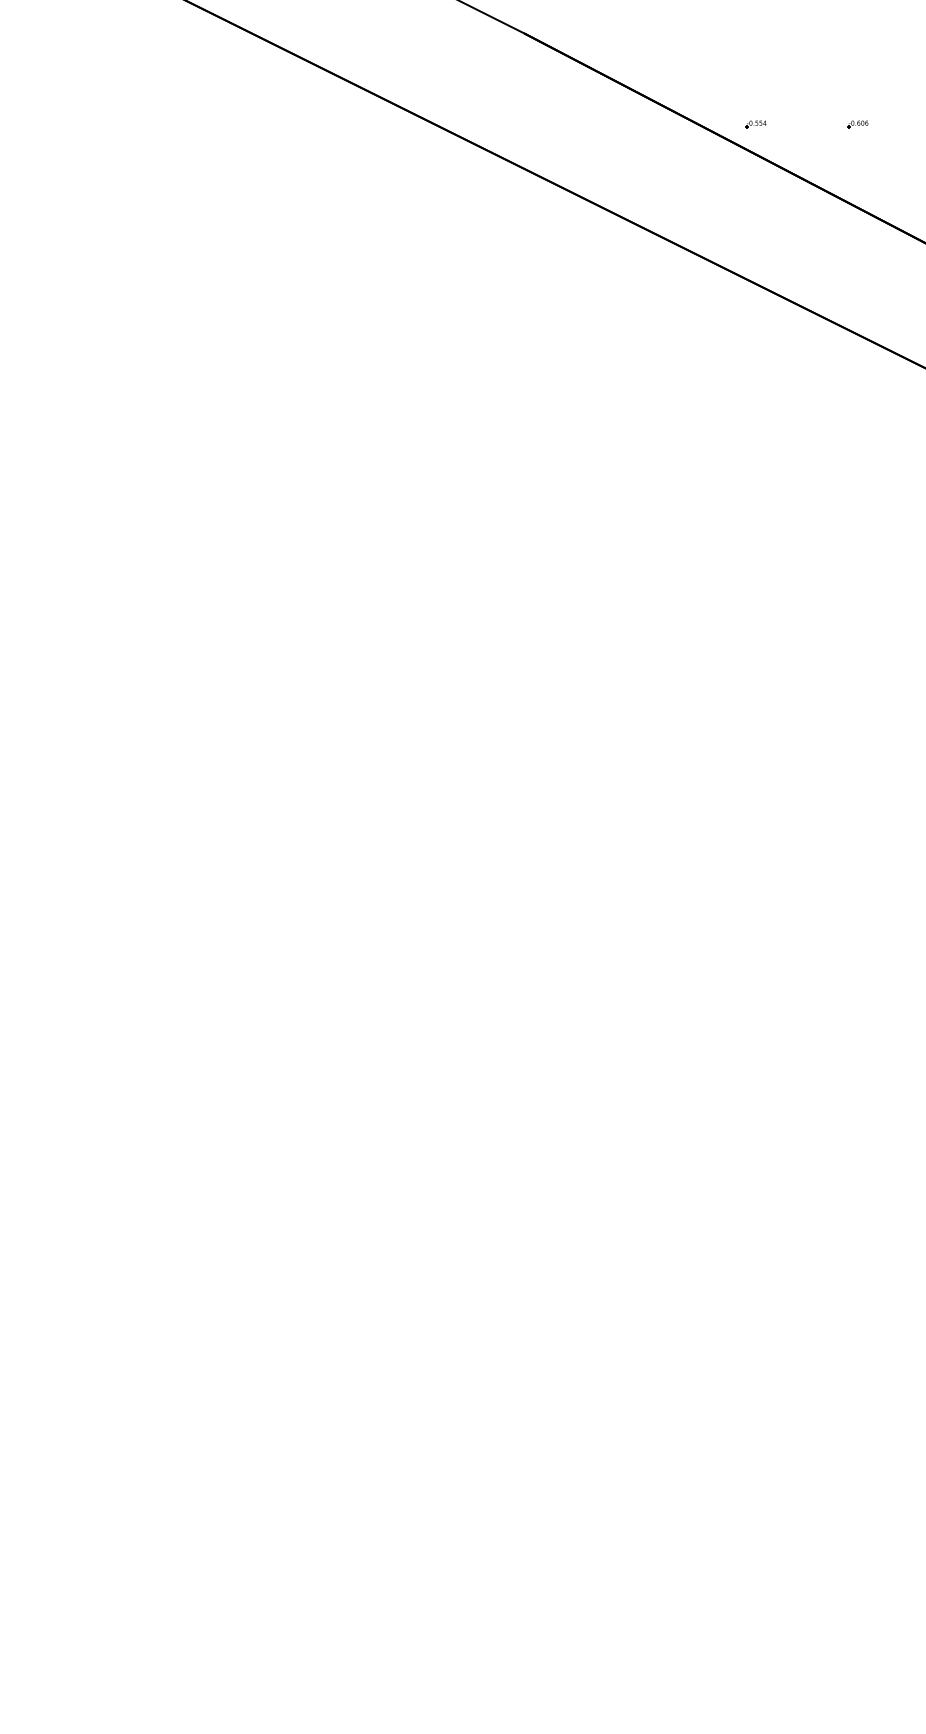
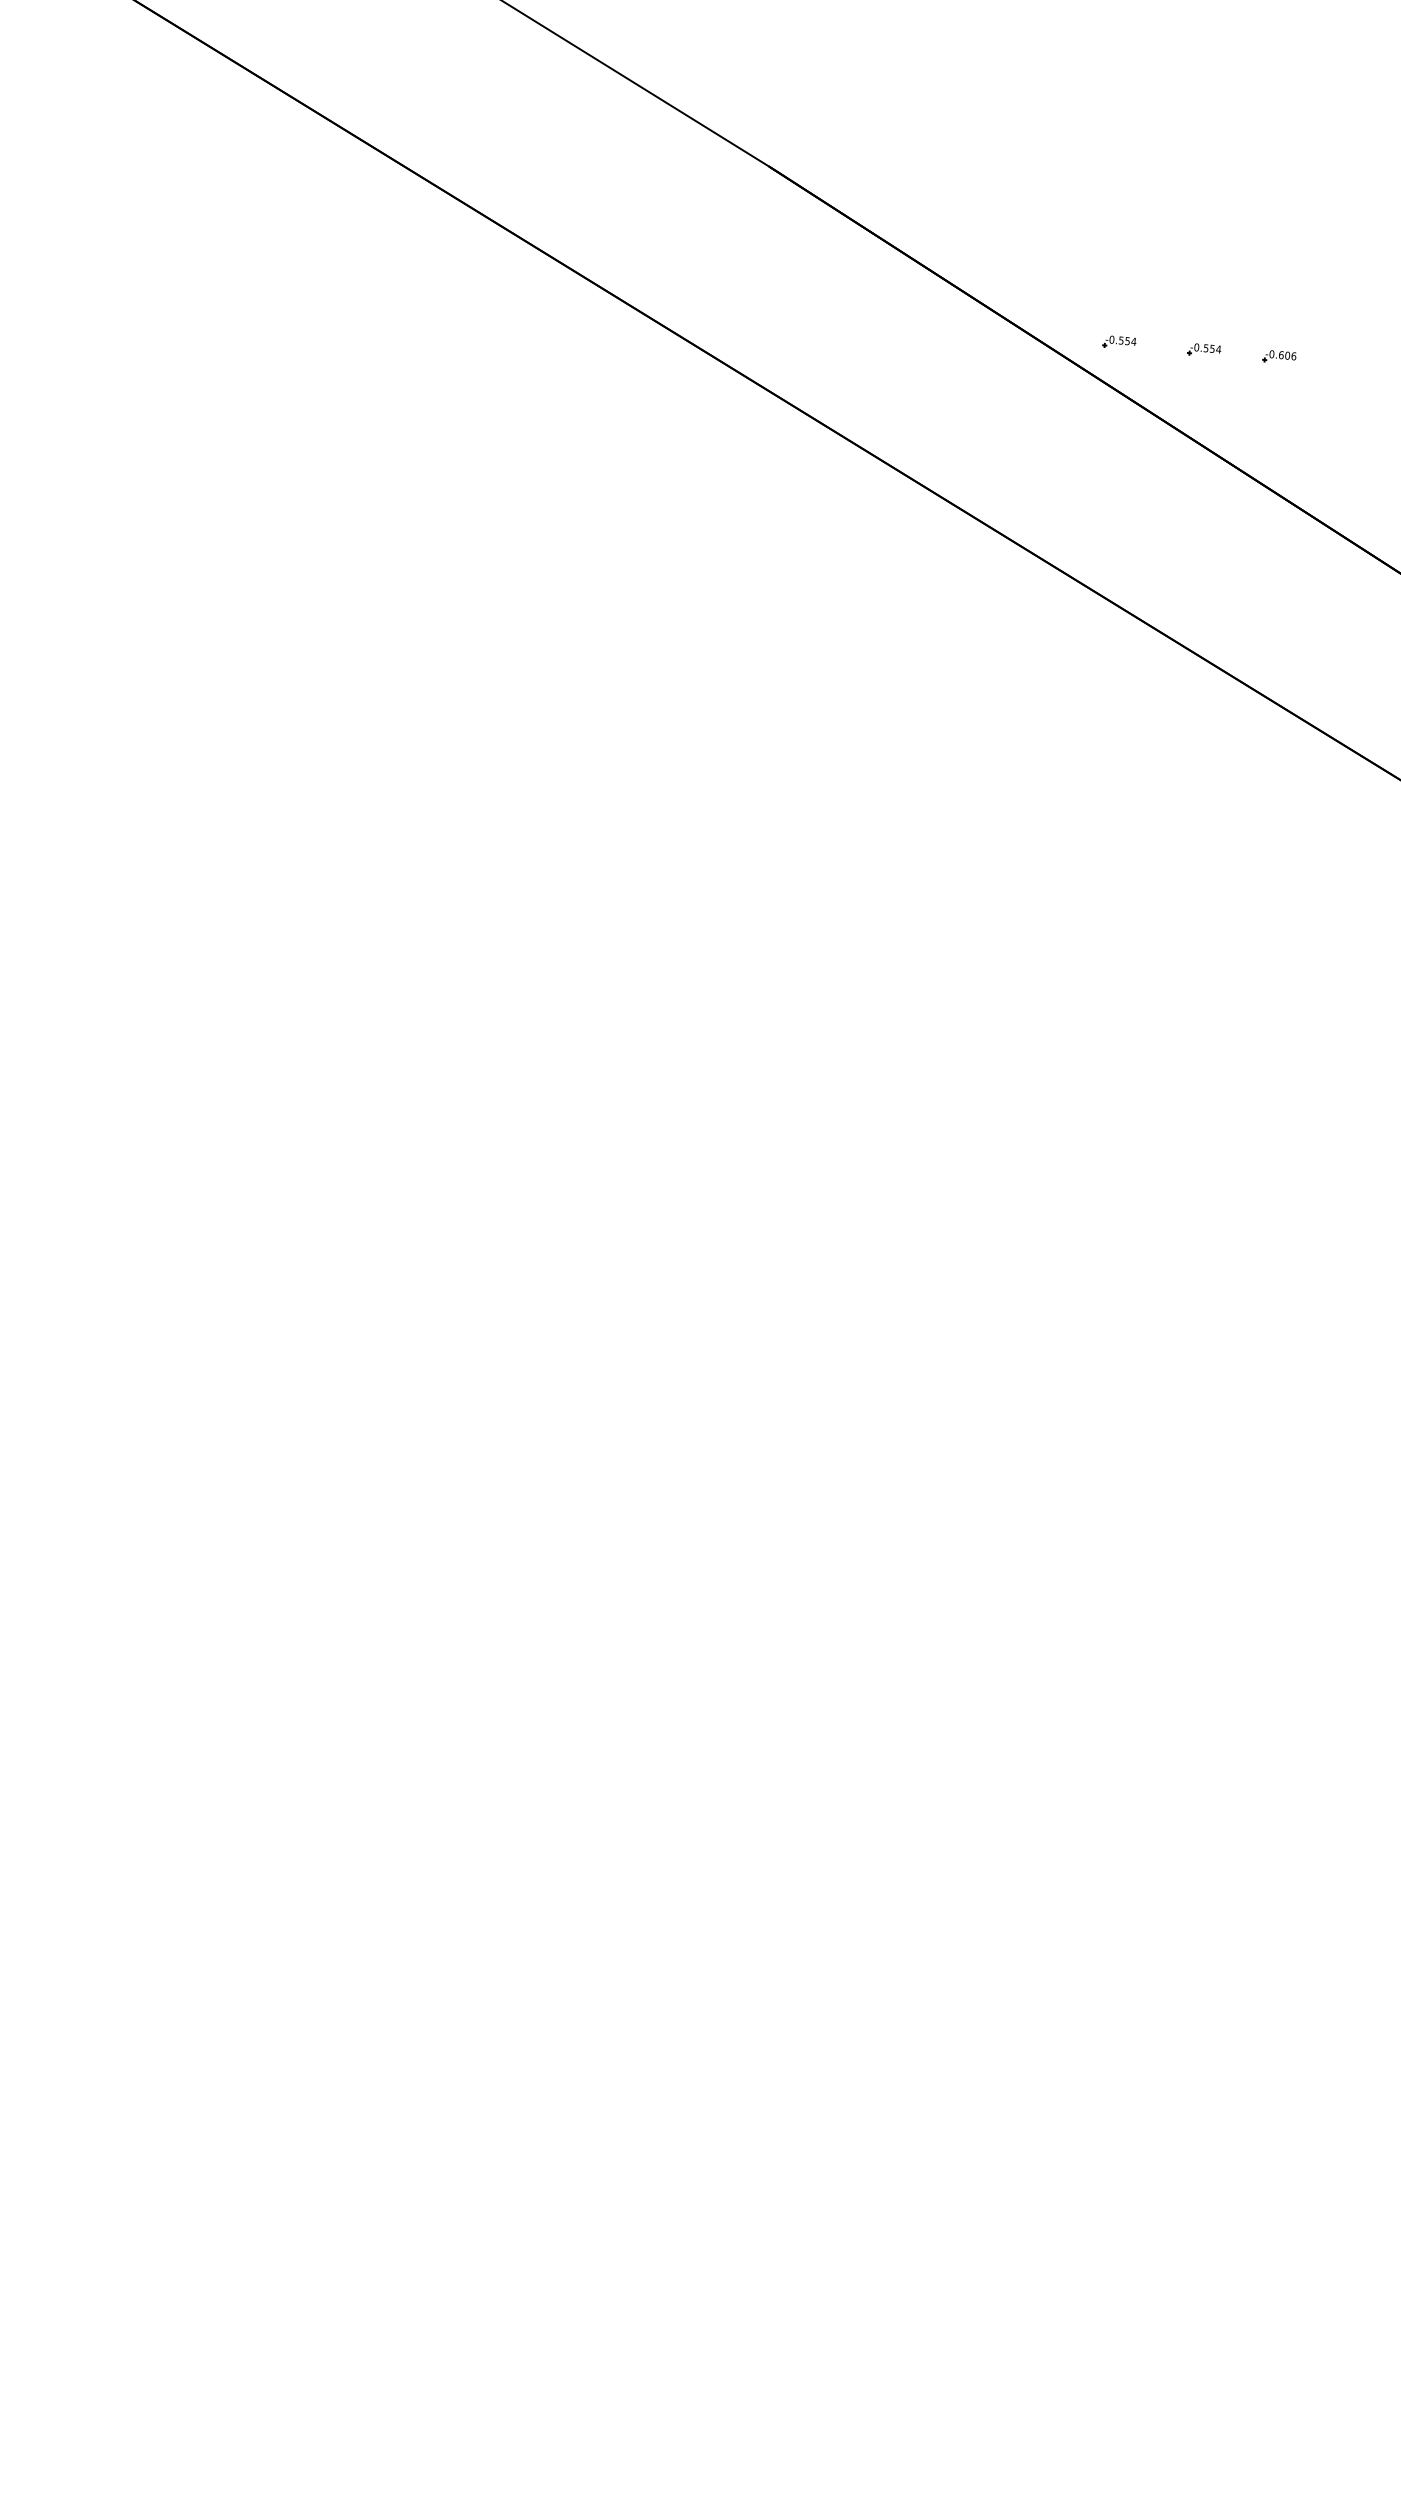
part: (809, 124) -> (1203, 350), added

